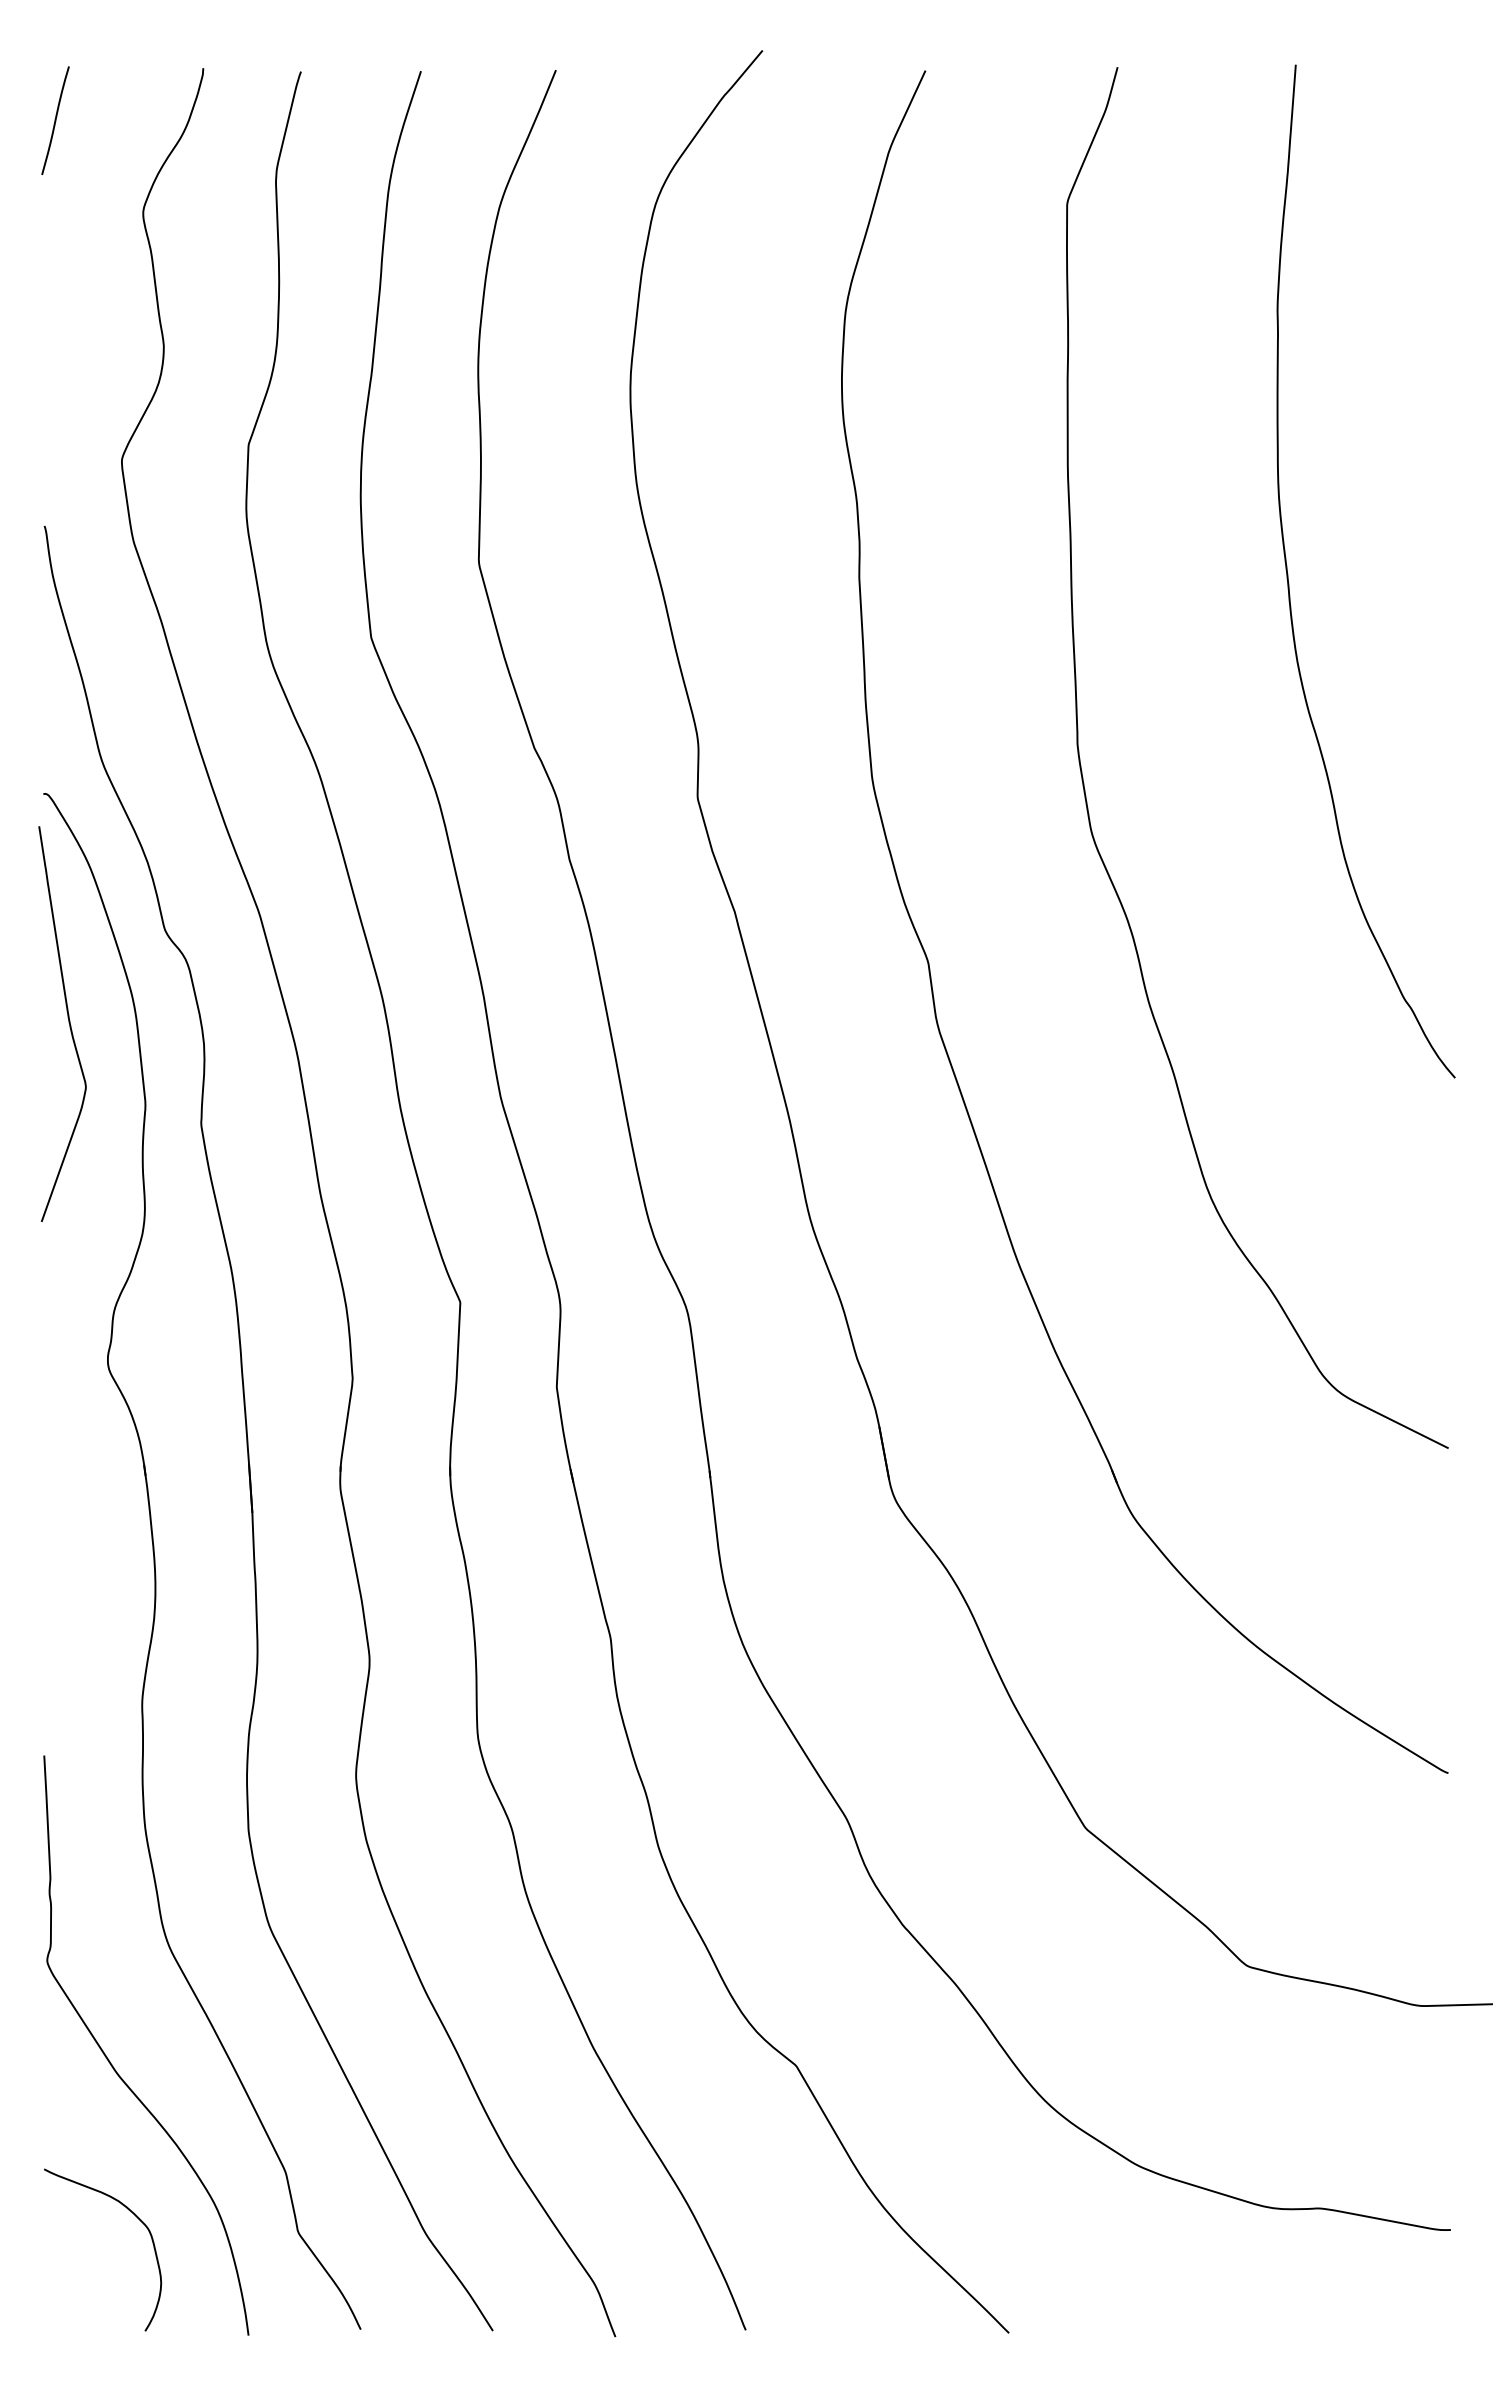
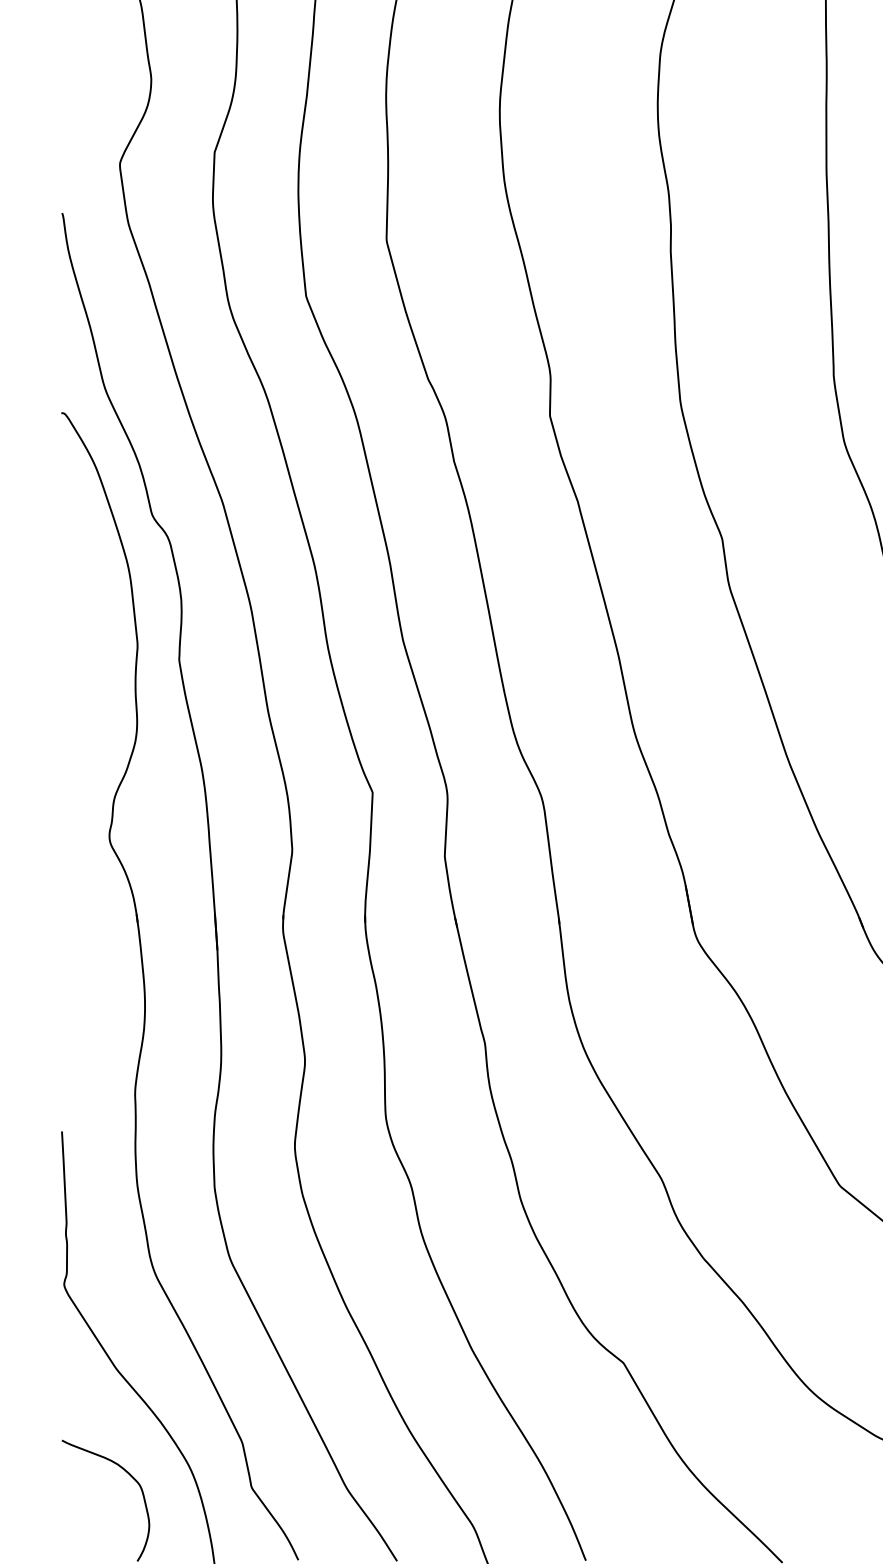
curve: (68, 1023) -> (80, 584), removed

